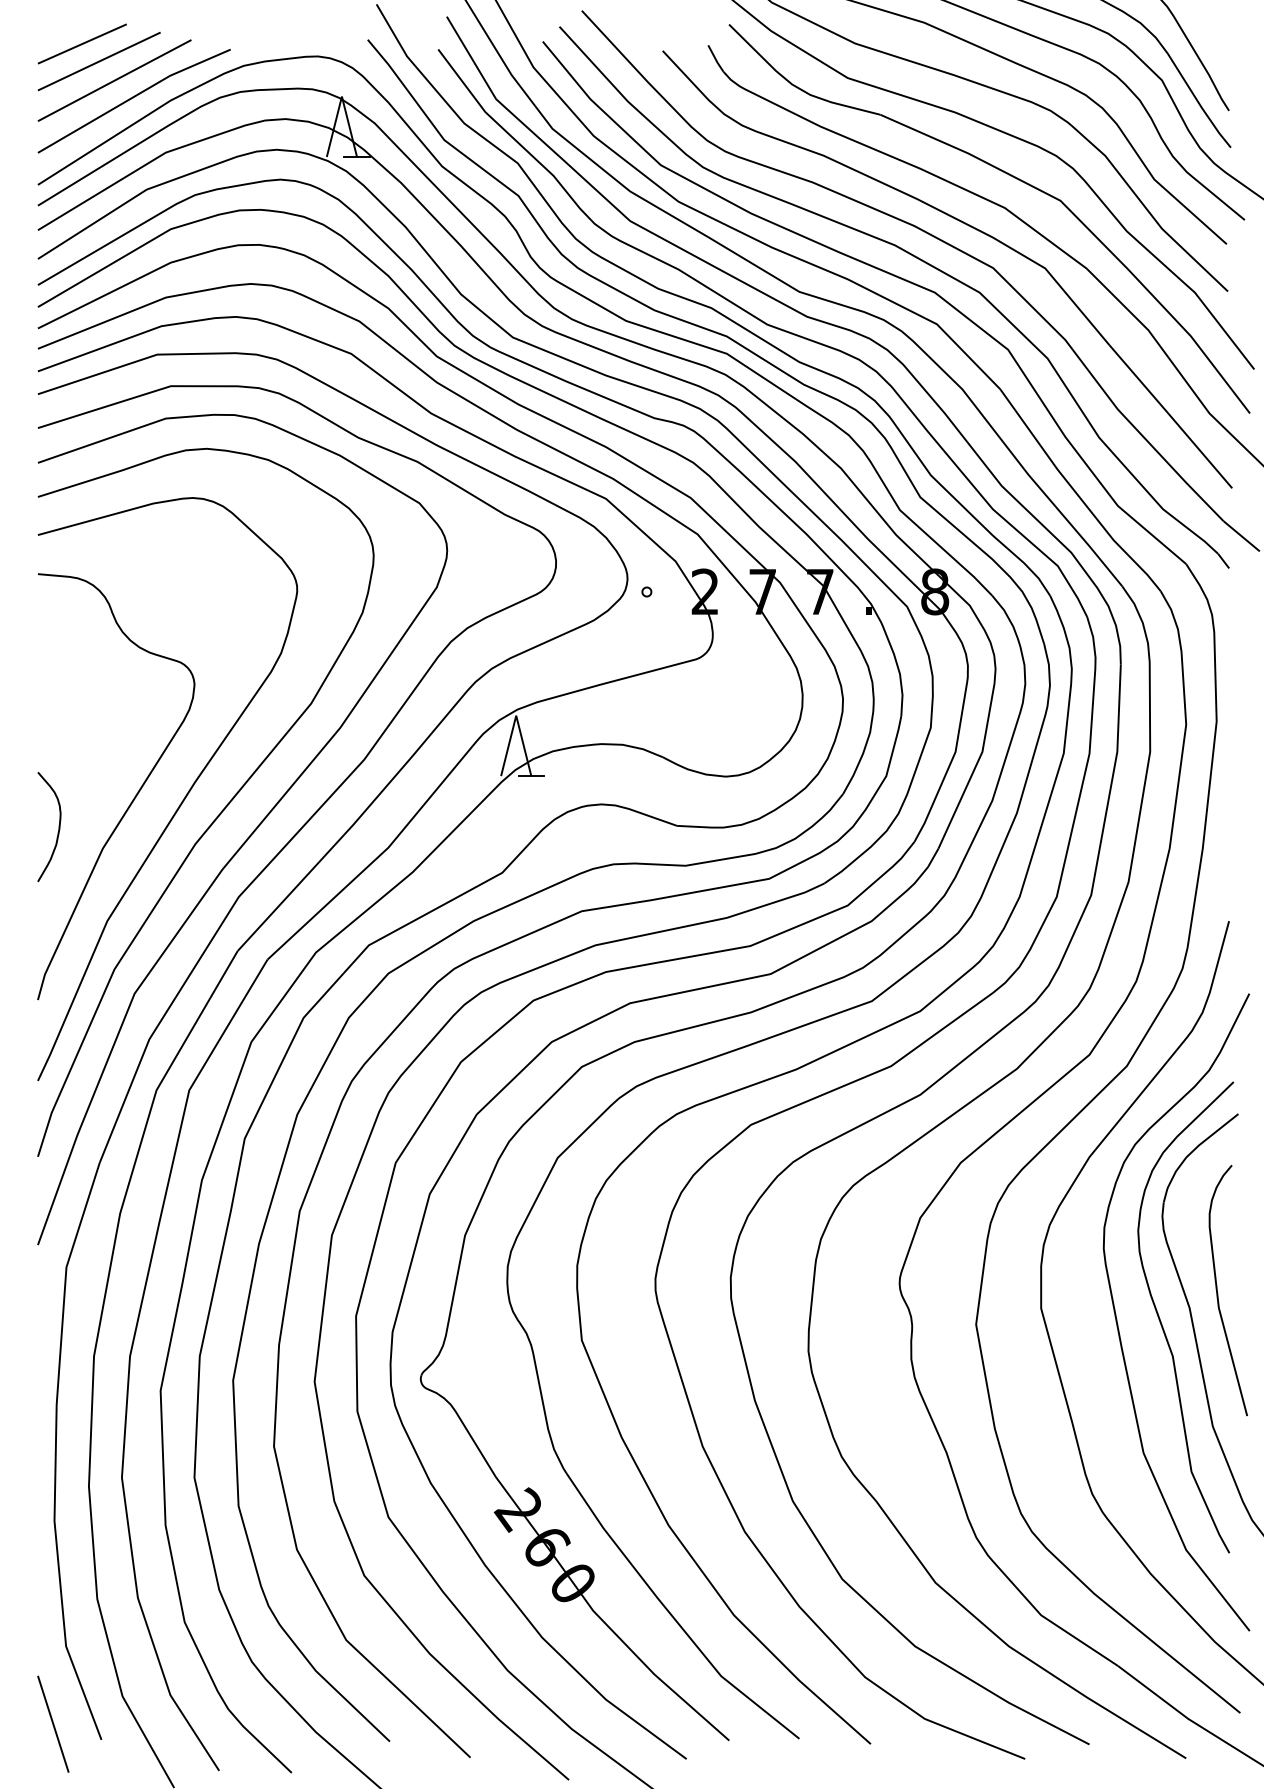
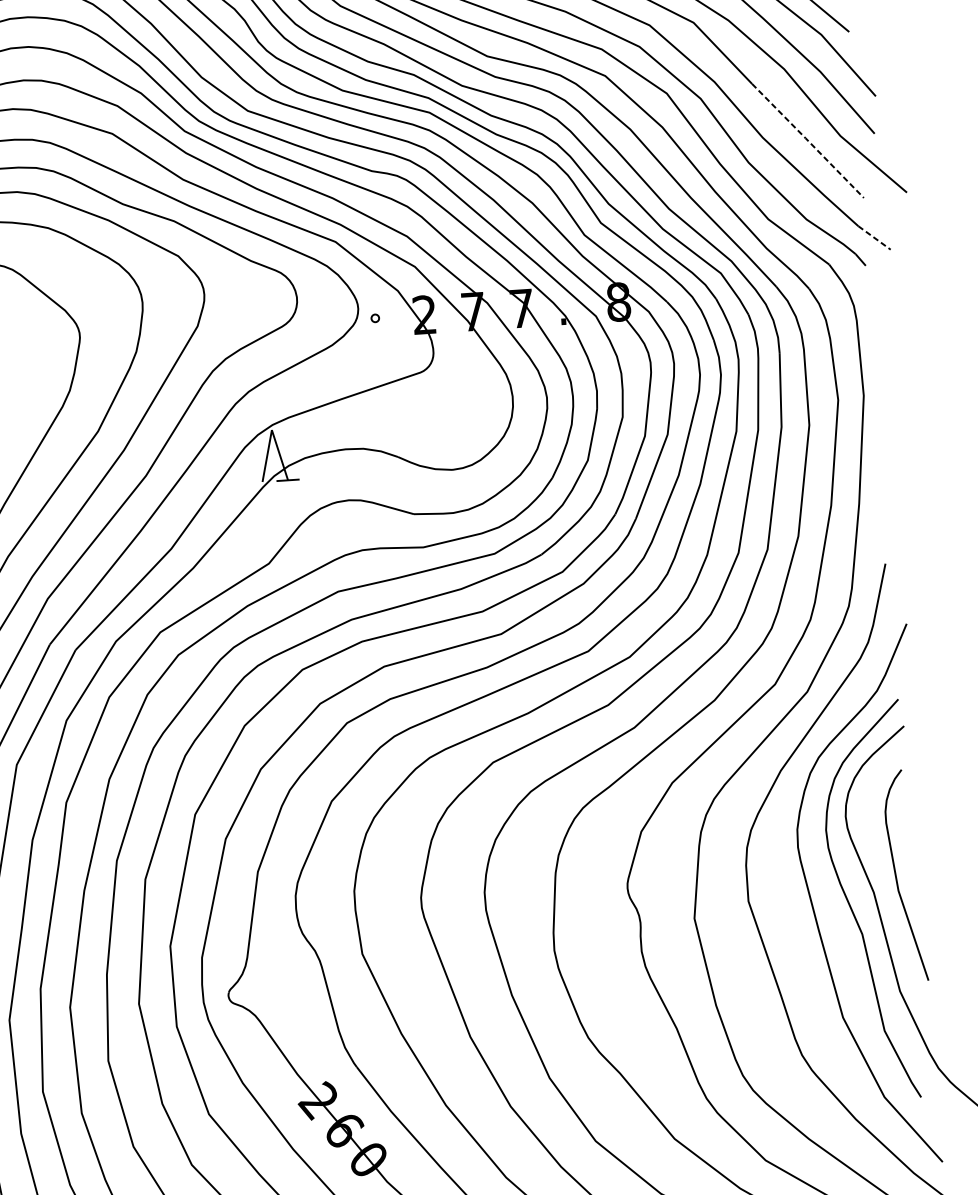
line: (1170, 416) -> (807, 140), solid -> dashed
line: (1241, 536) -> (874, 238), solid -> dashed

